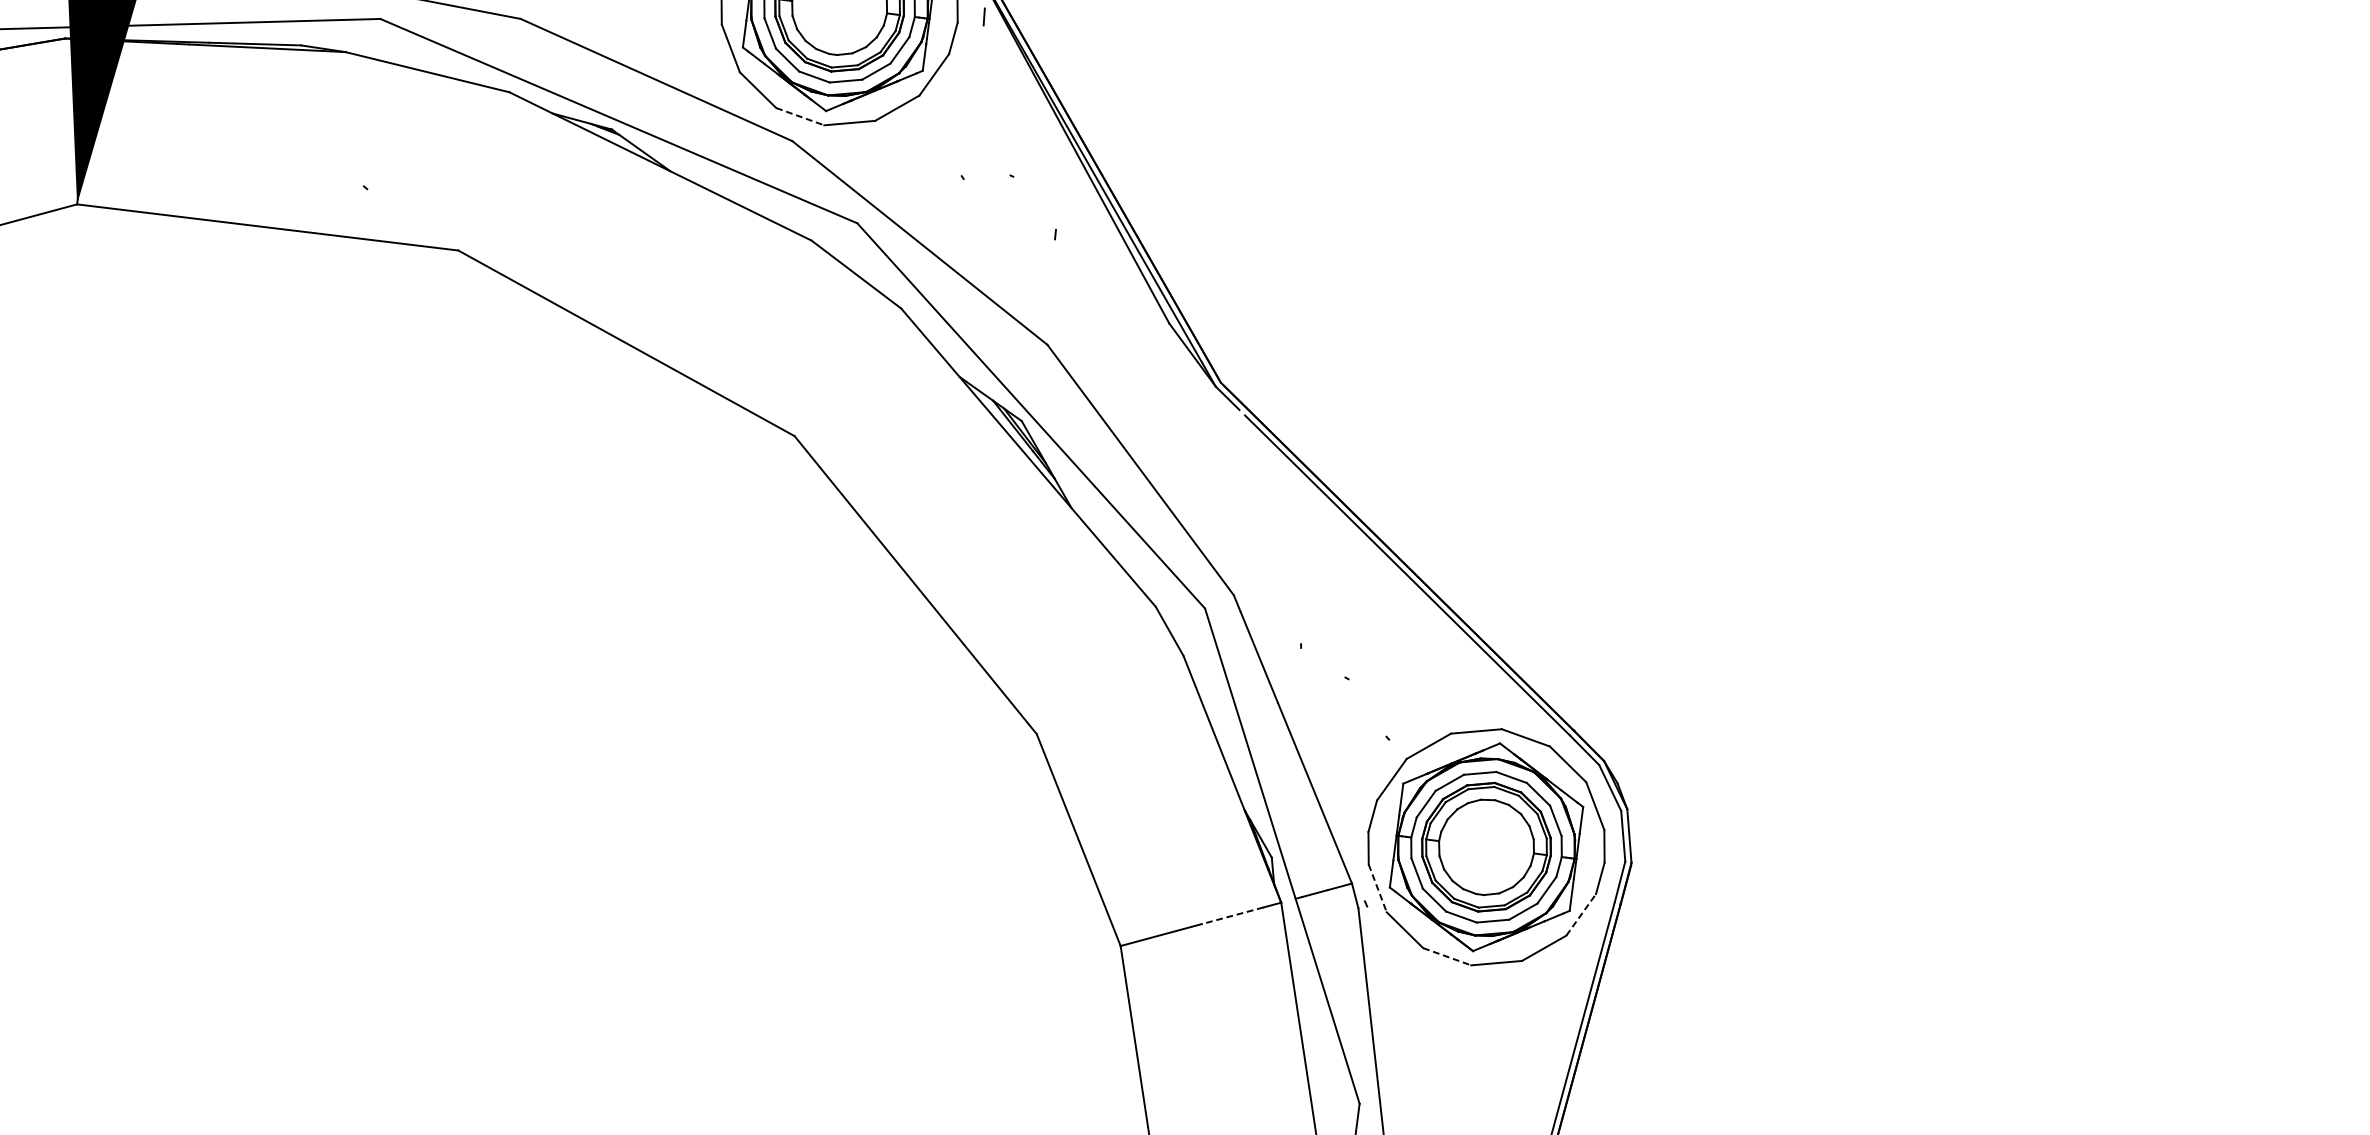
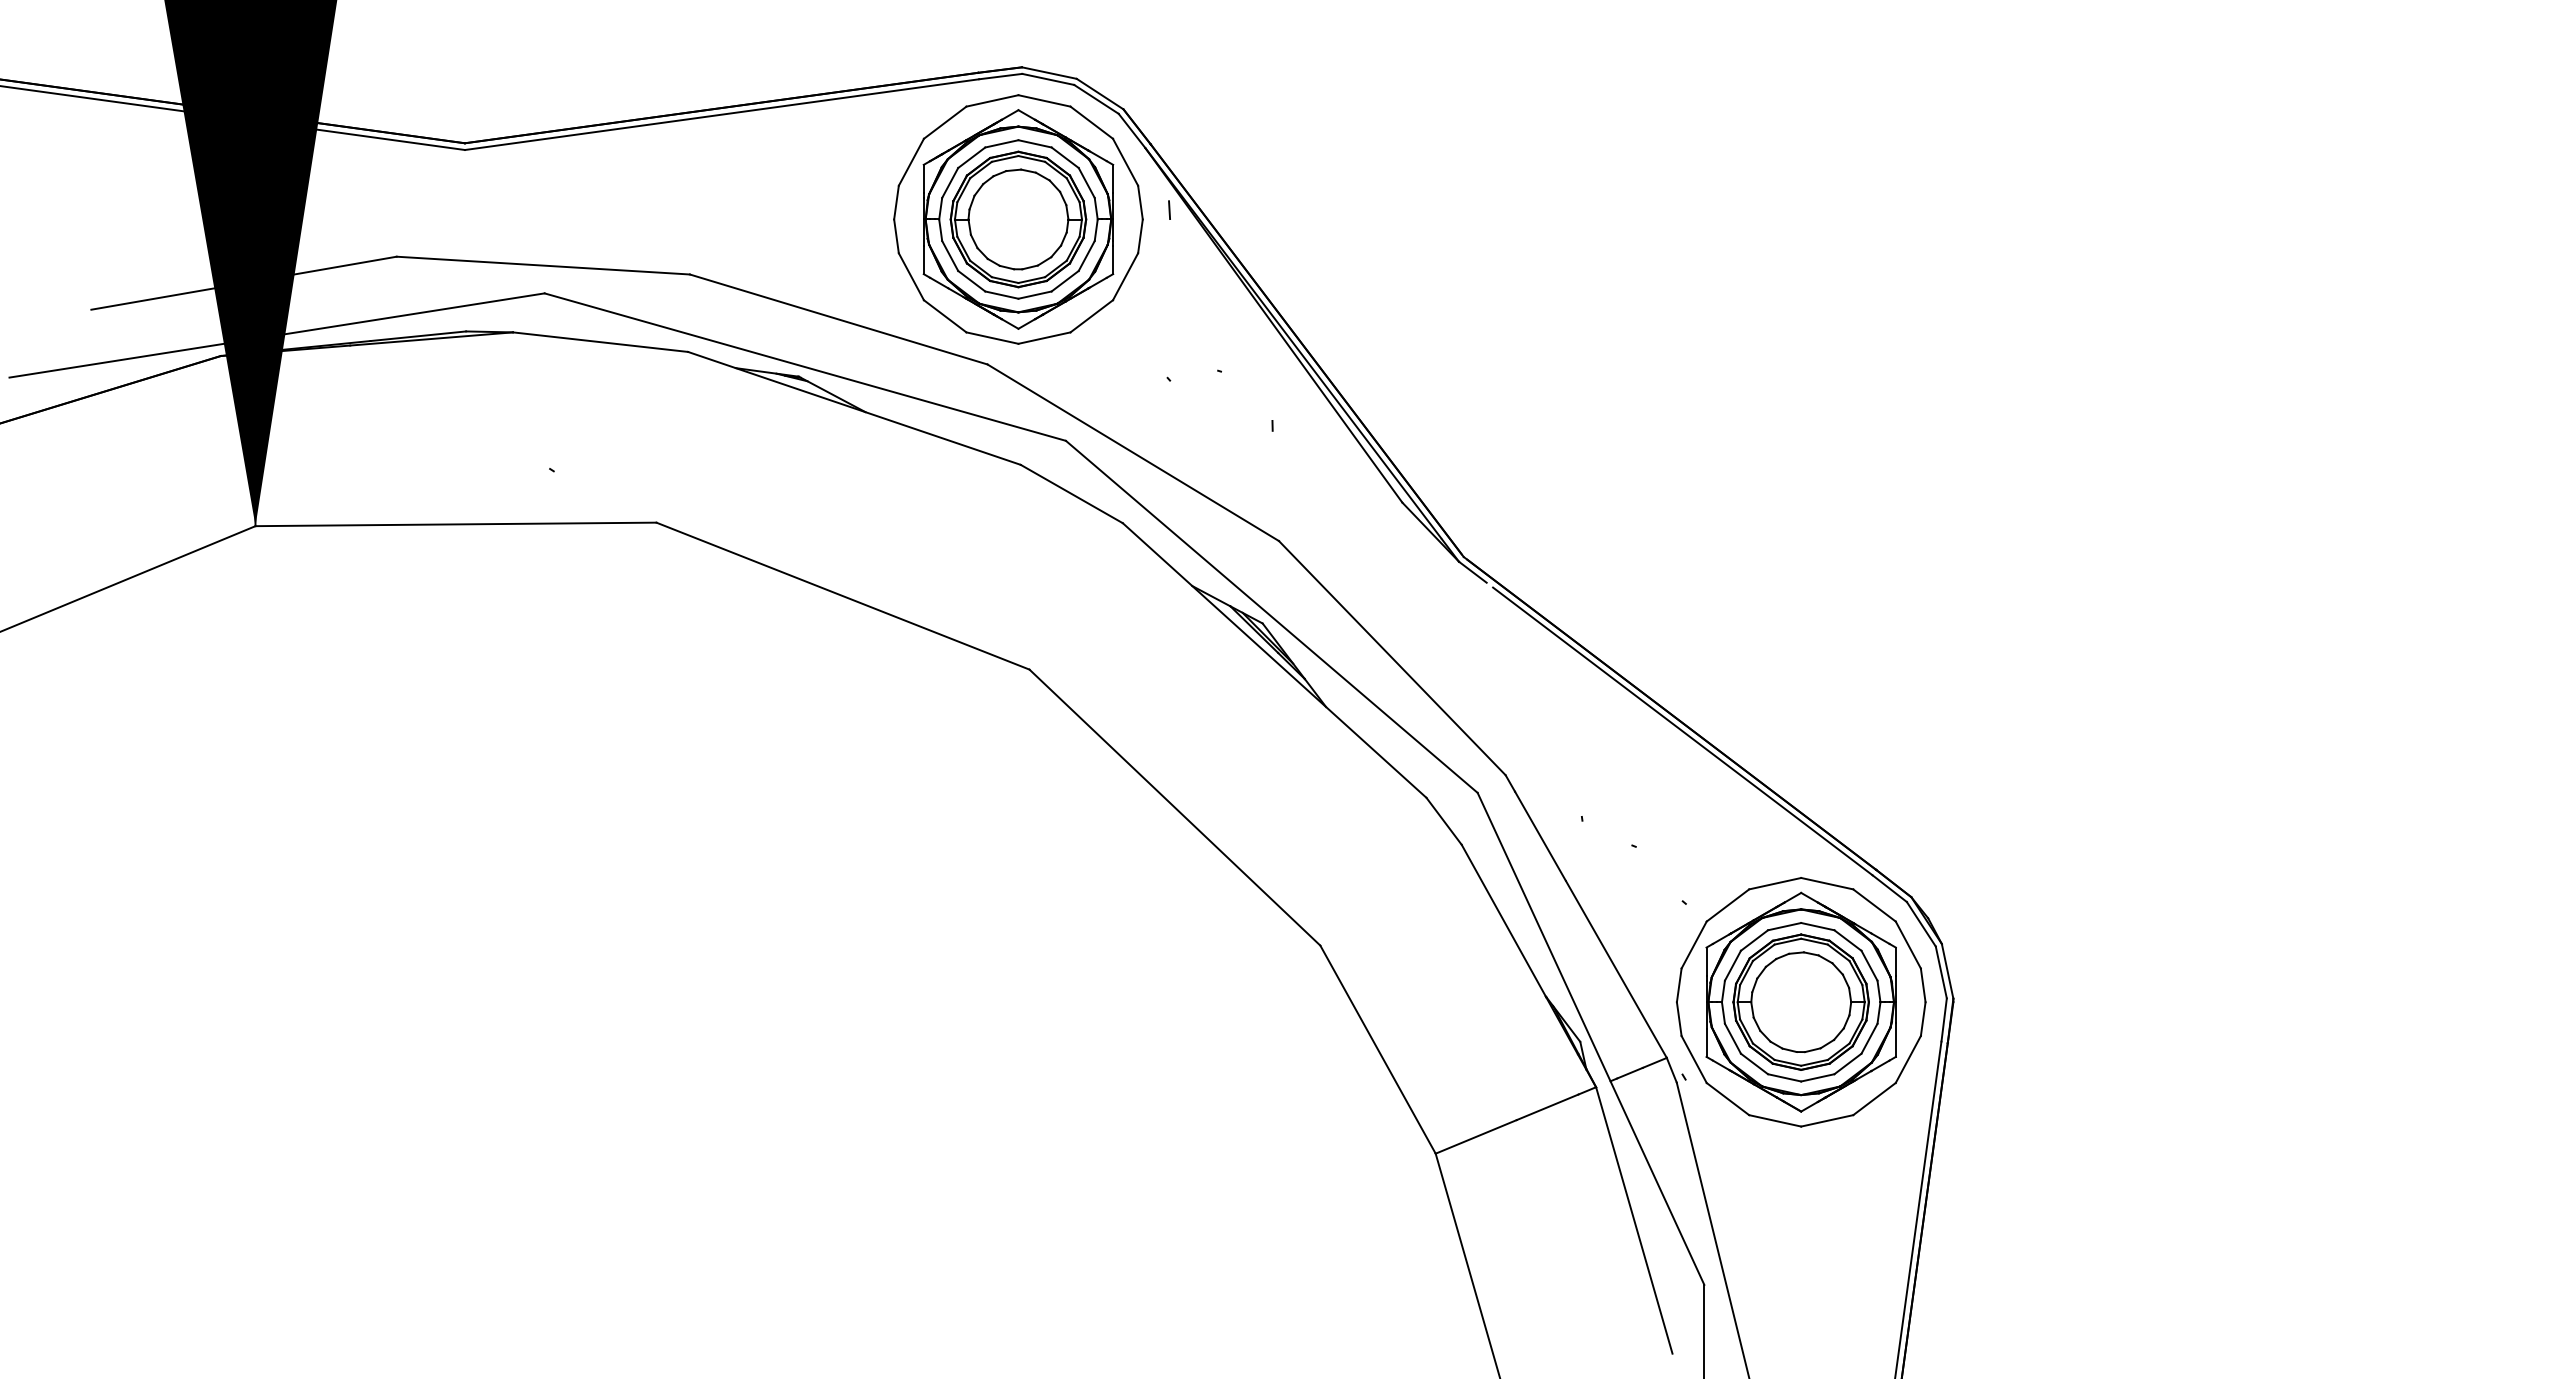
line: (800, 117) -> (992, 338), dashed -> solid
line: (1378, 888) -> (1694, 1059), dashed -> solid
line: (1581, 914) -> (1908, 1059), dashed -> solid
line: (1232, 915) -> (1547, 1107), dashed -> solid
line: (1447, 956) -> (1775, 1120), dashed -> solid

